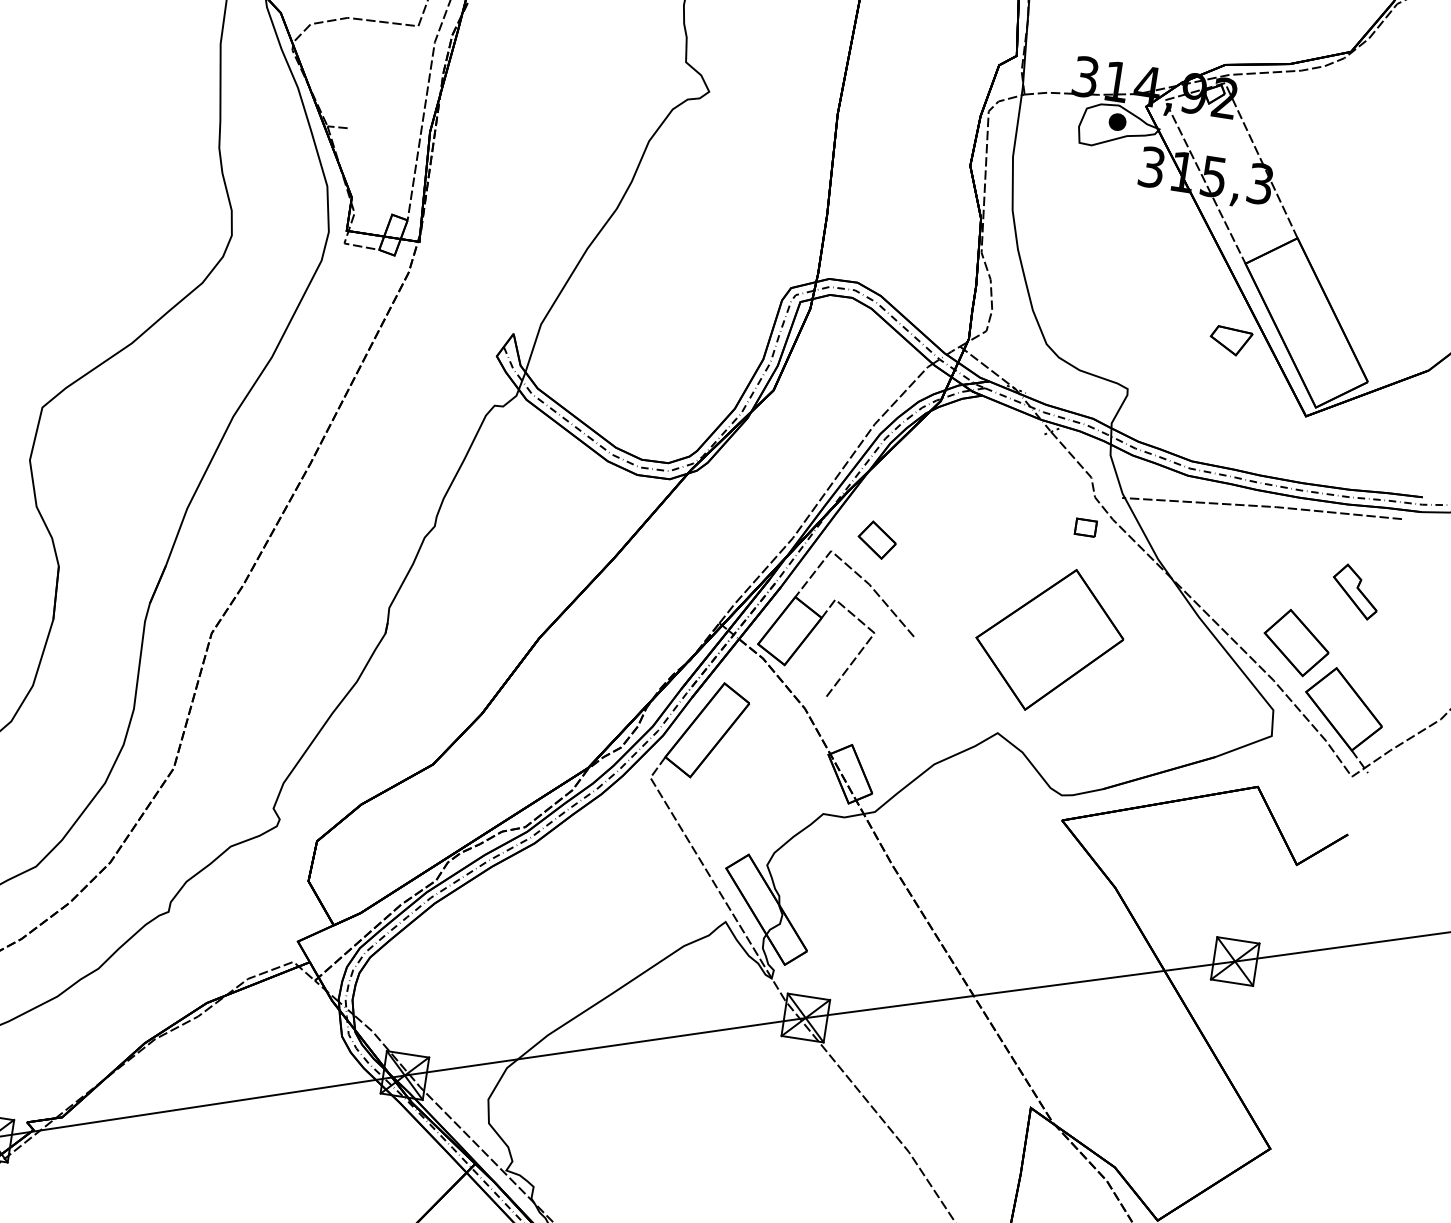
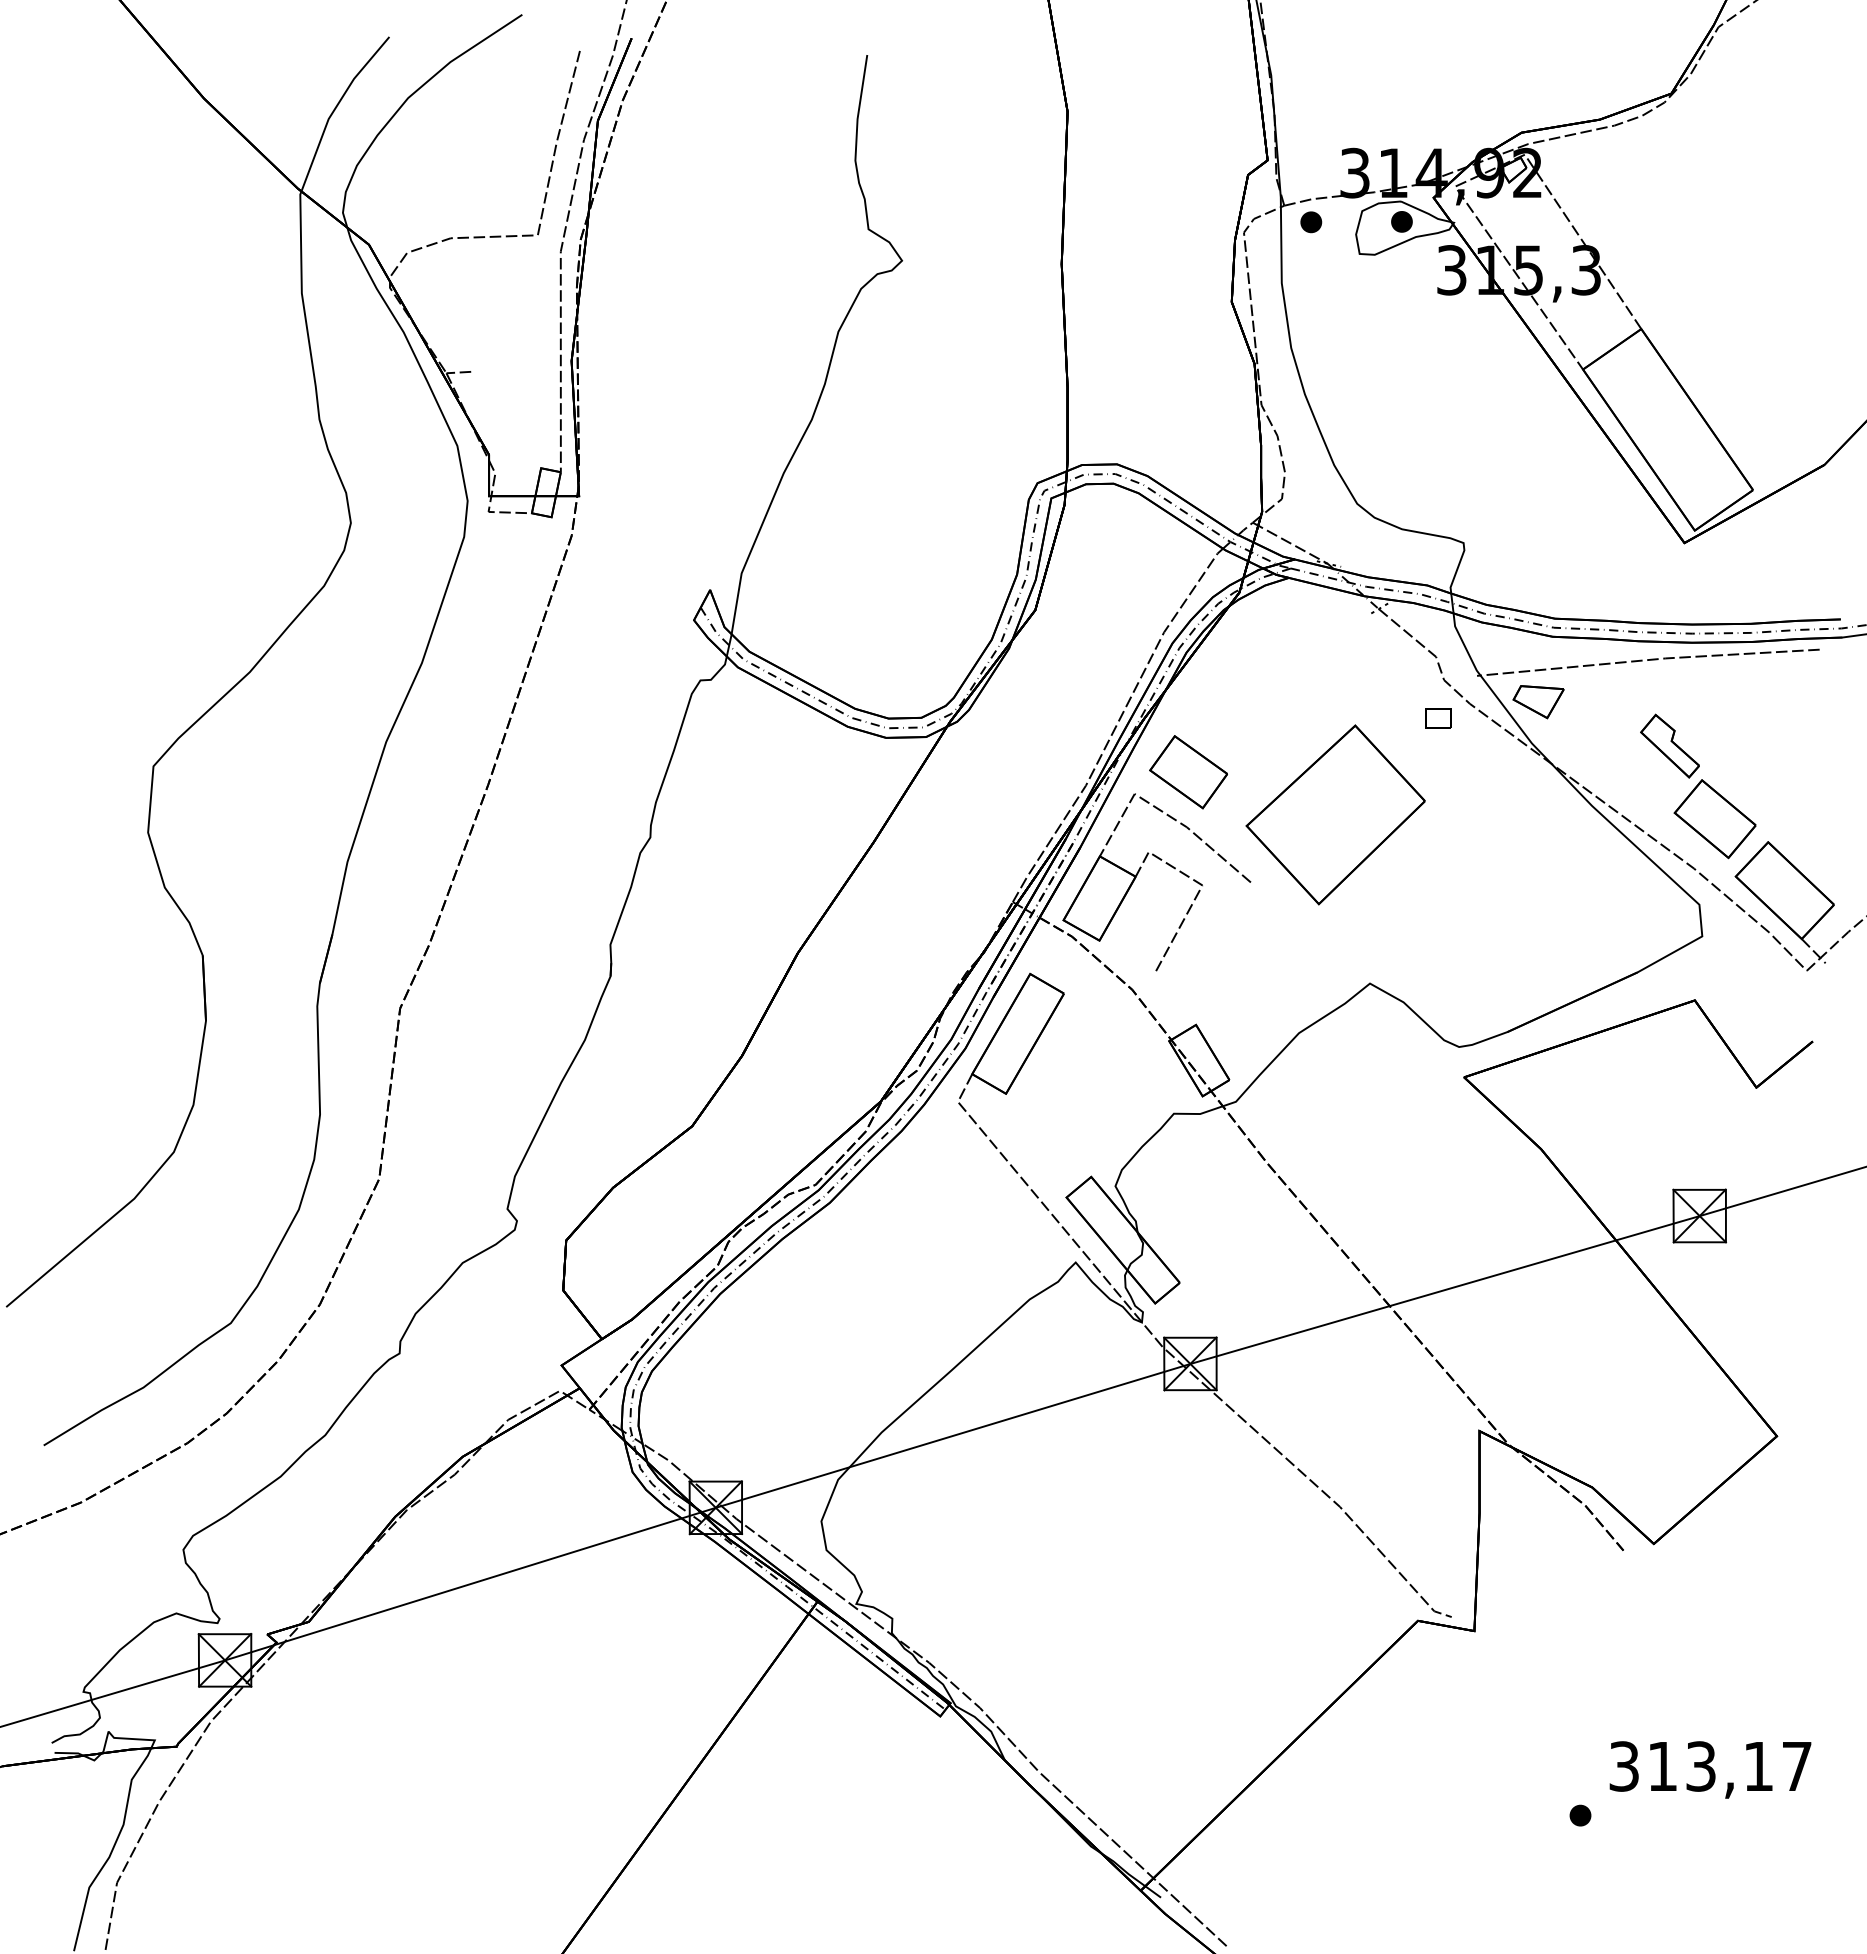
part: (1044, 111) -> (1311, 222), added
part: (1230, 341) -> (1538, 702), moved
part: (877, 540) -> (1188, 772), size x1.67
part: (1355, 591) -> (1669, 745), moved
part: (1049, 639) -> (1335, 814), moved

